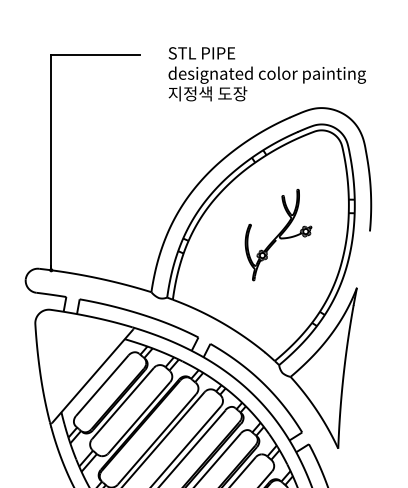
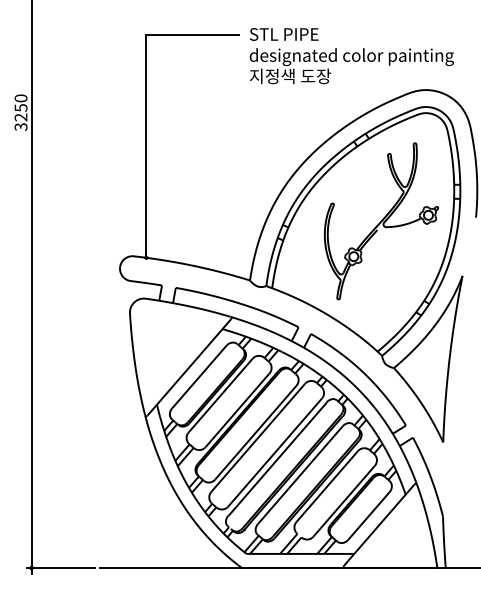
text: (266, 74) -> (351, 56), moved
part: (278, 235) -> (381, 221), size x1.67

